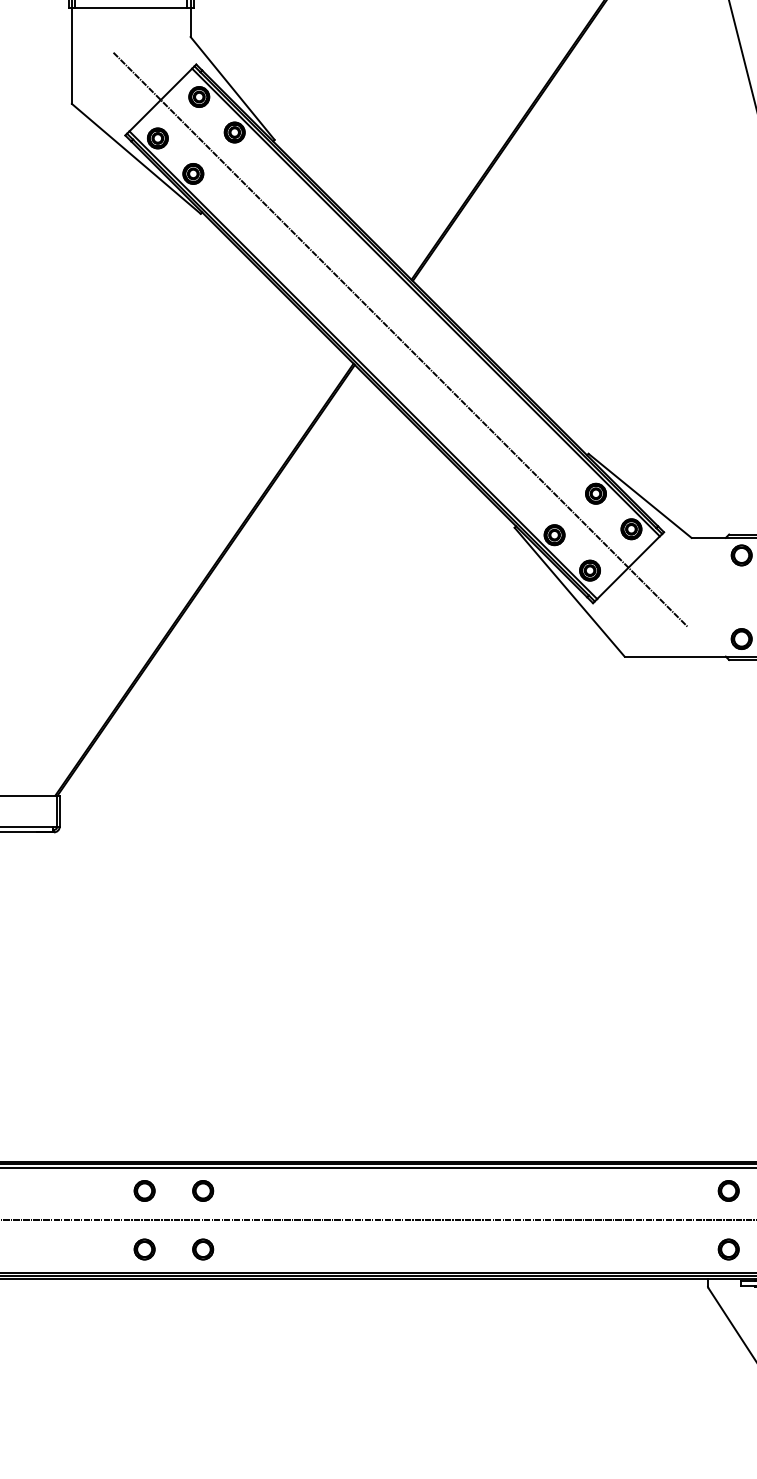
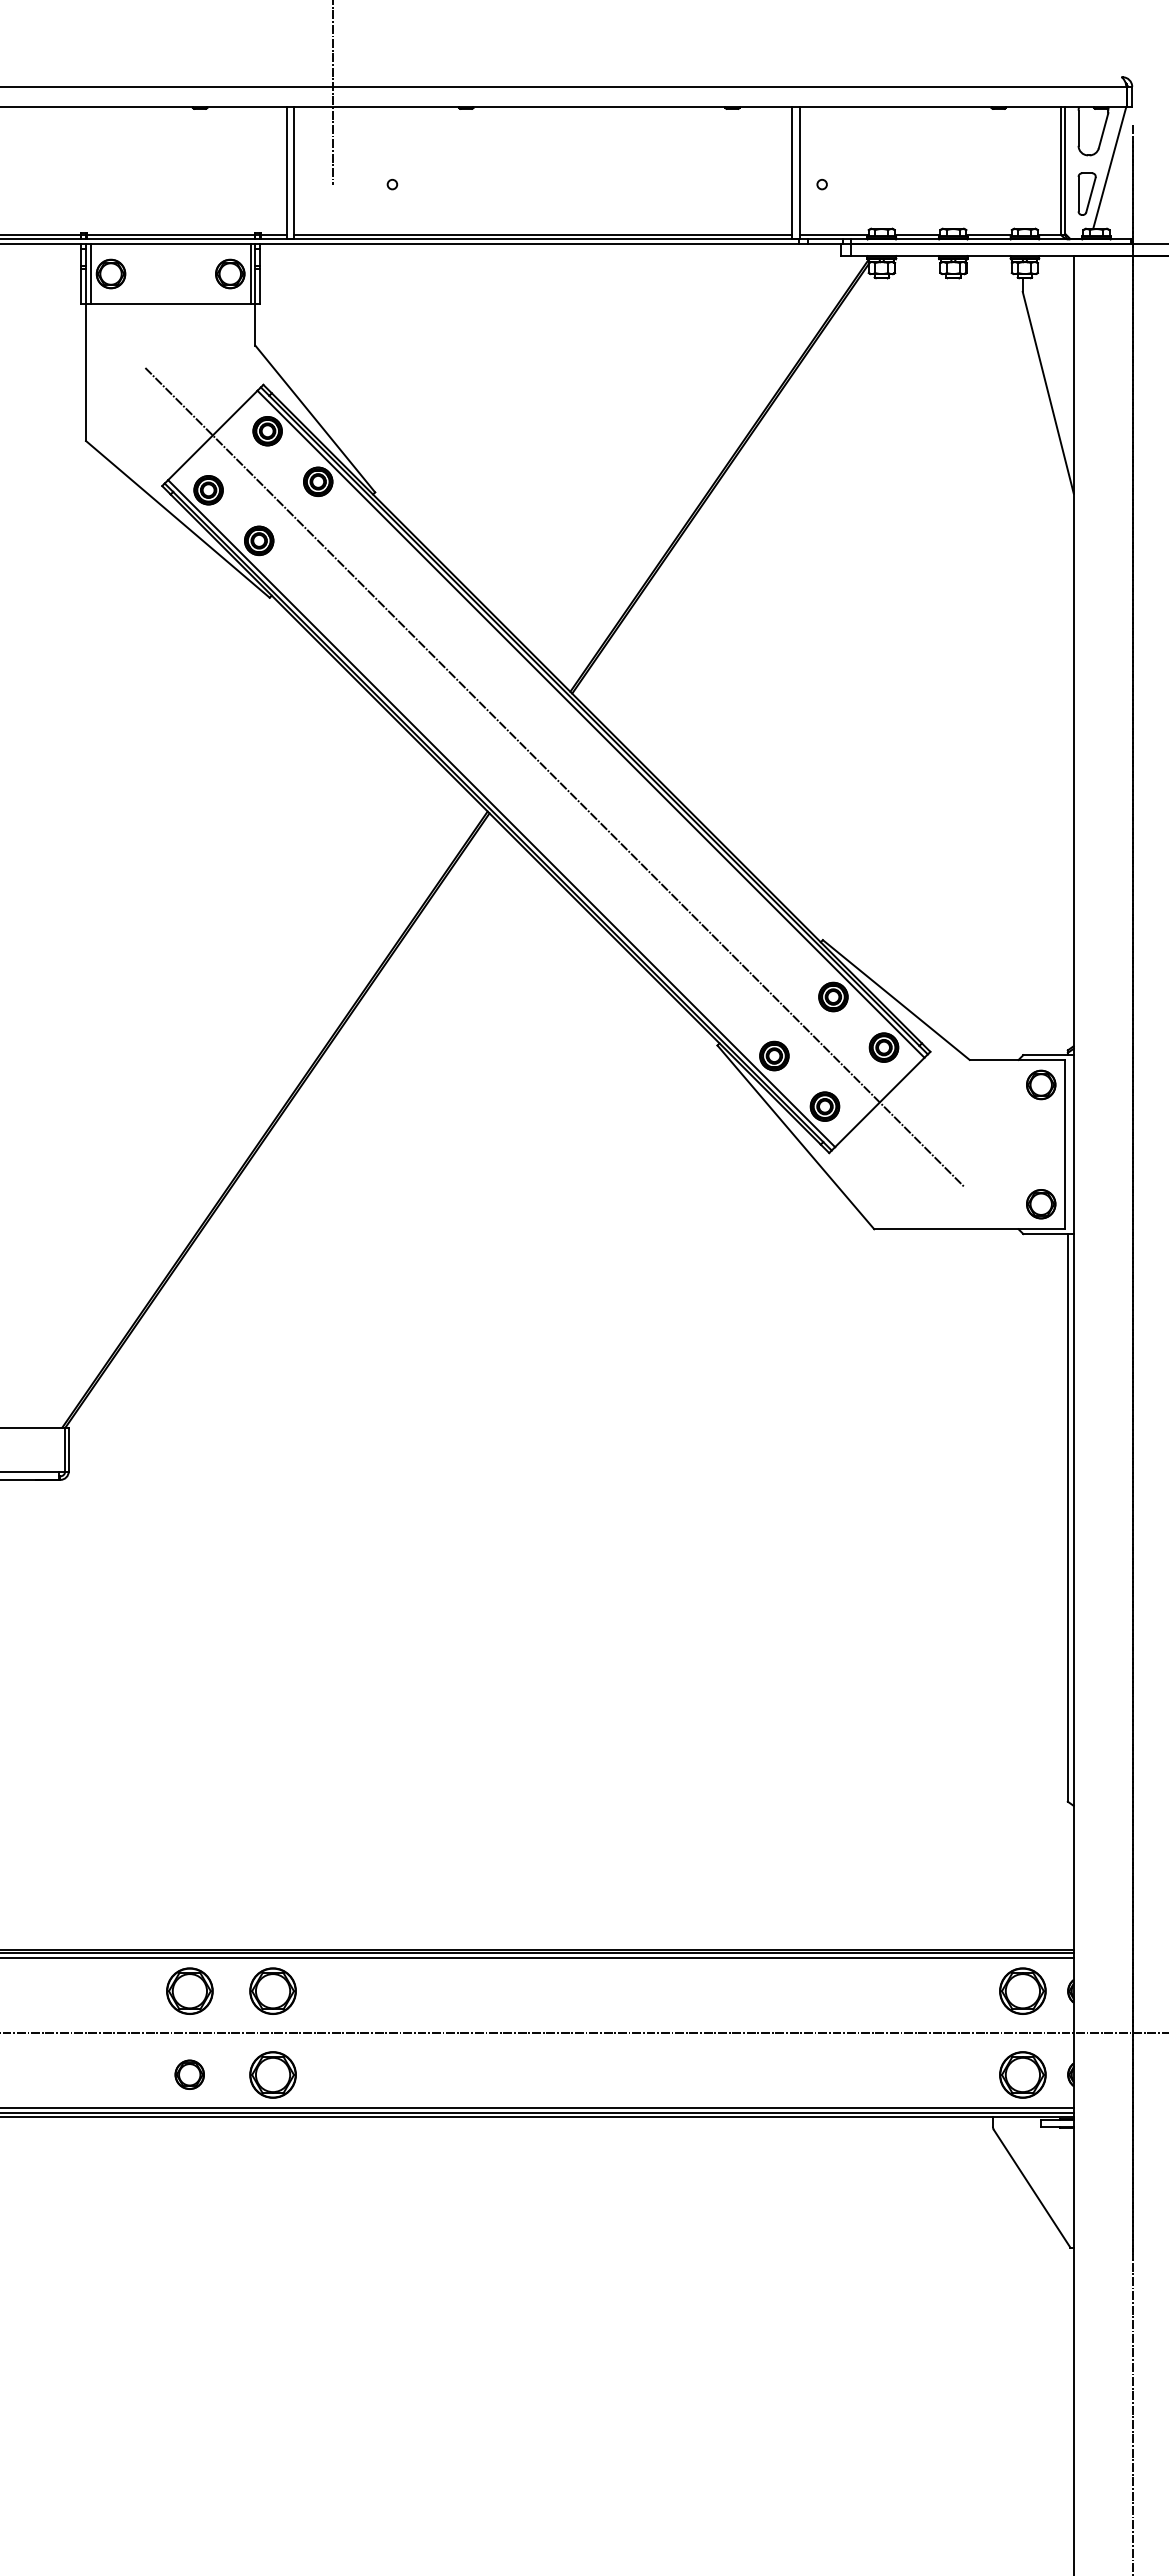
part: (144, 1191) -> (189, 1991), size x1.6
part: (203, 1191) -> (273, 1991), size x1.6
part: (728, 1191) -> (1022, 1991), size x1.6
part: (203, 1249) -> (273, 2074), size x1.6
part: (728, 1249) -> (1022, 2074), size x1.6

